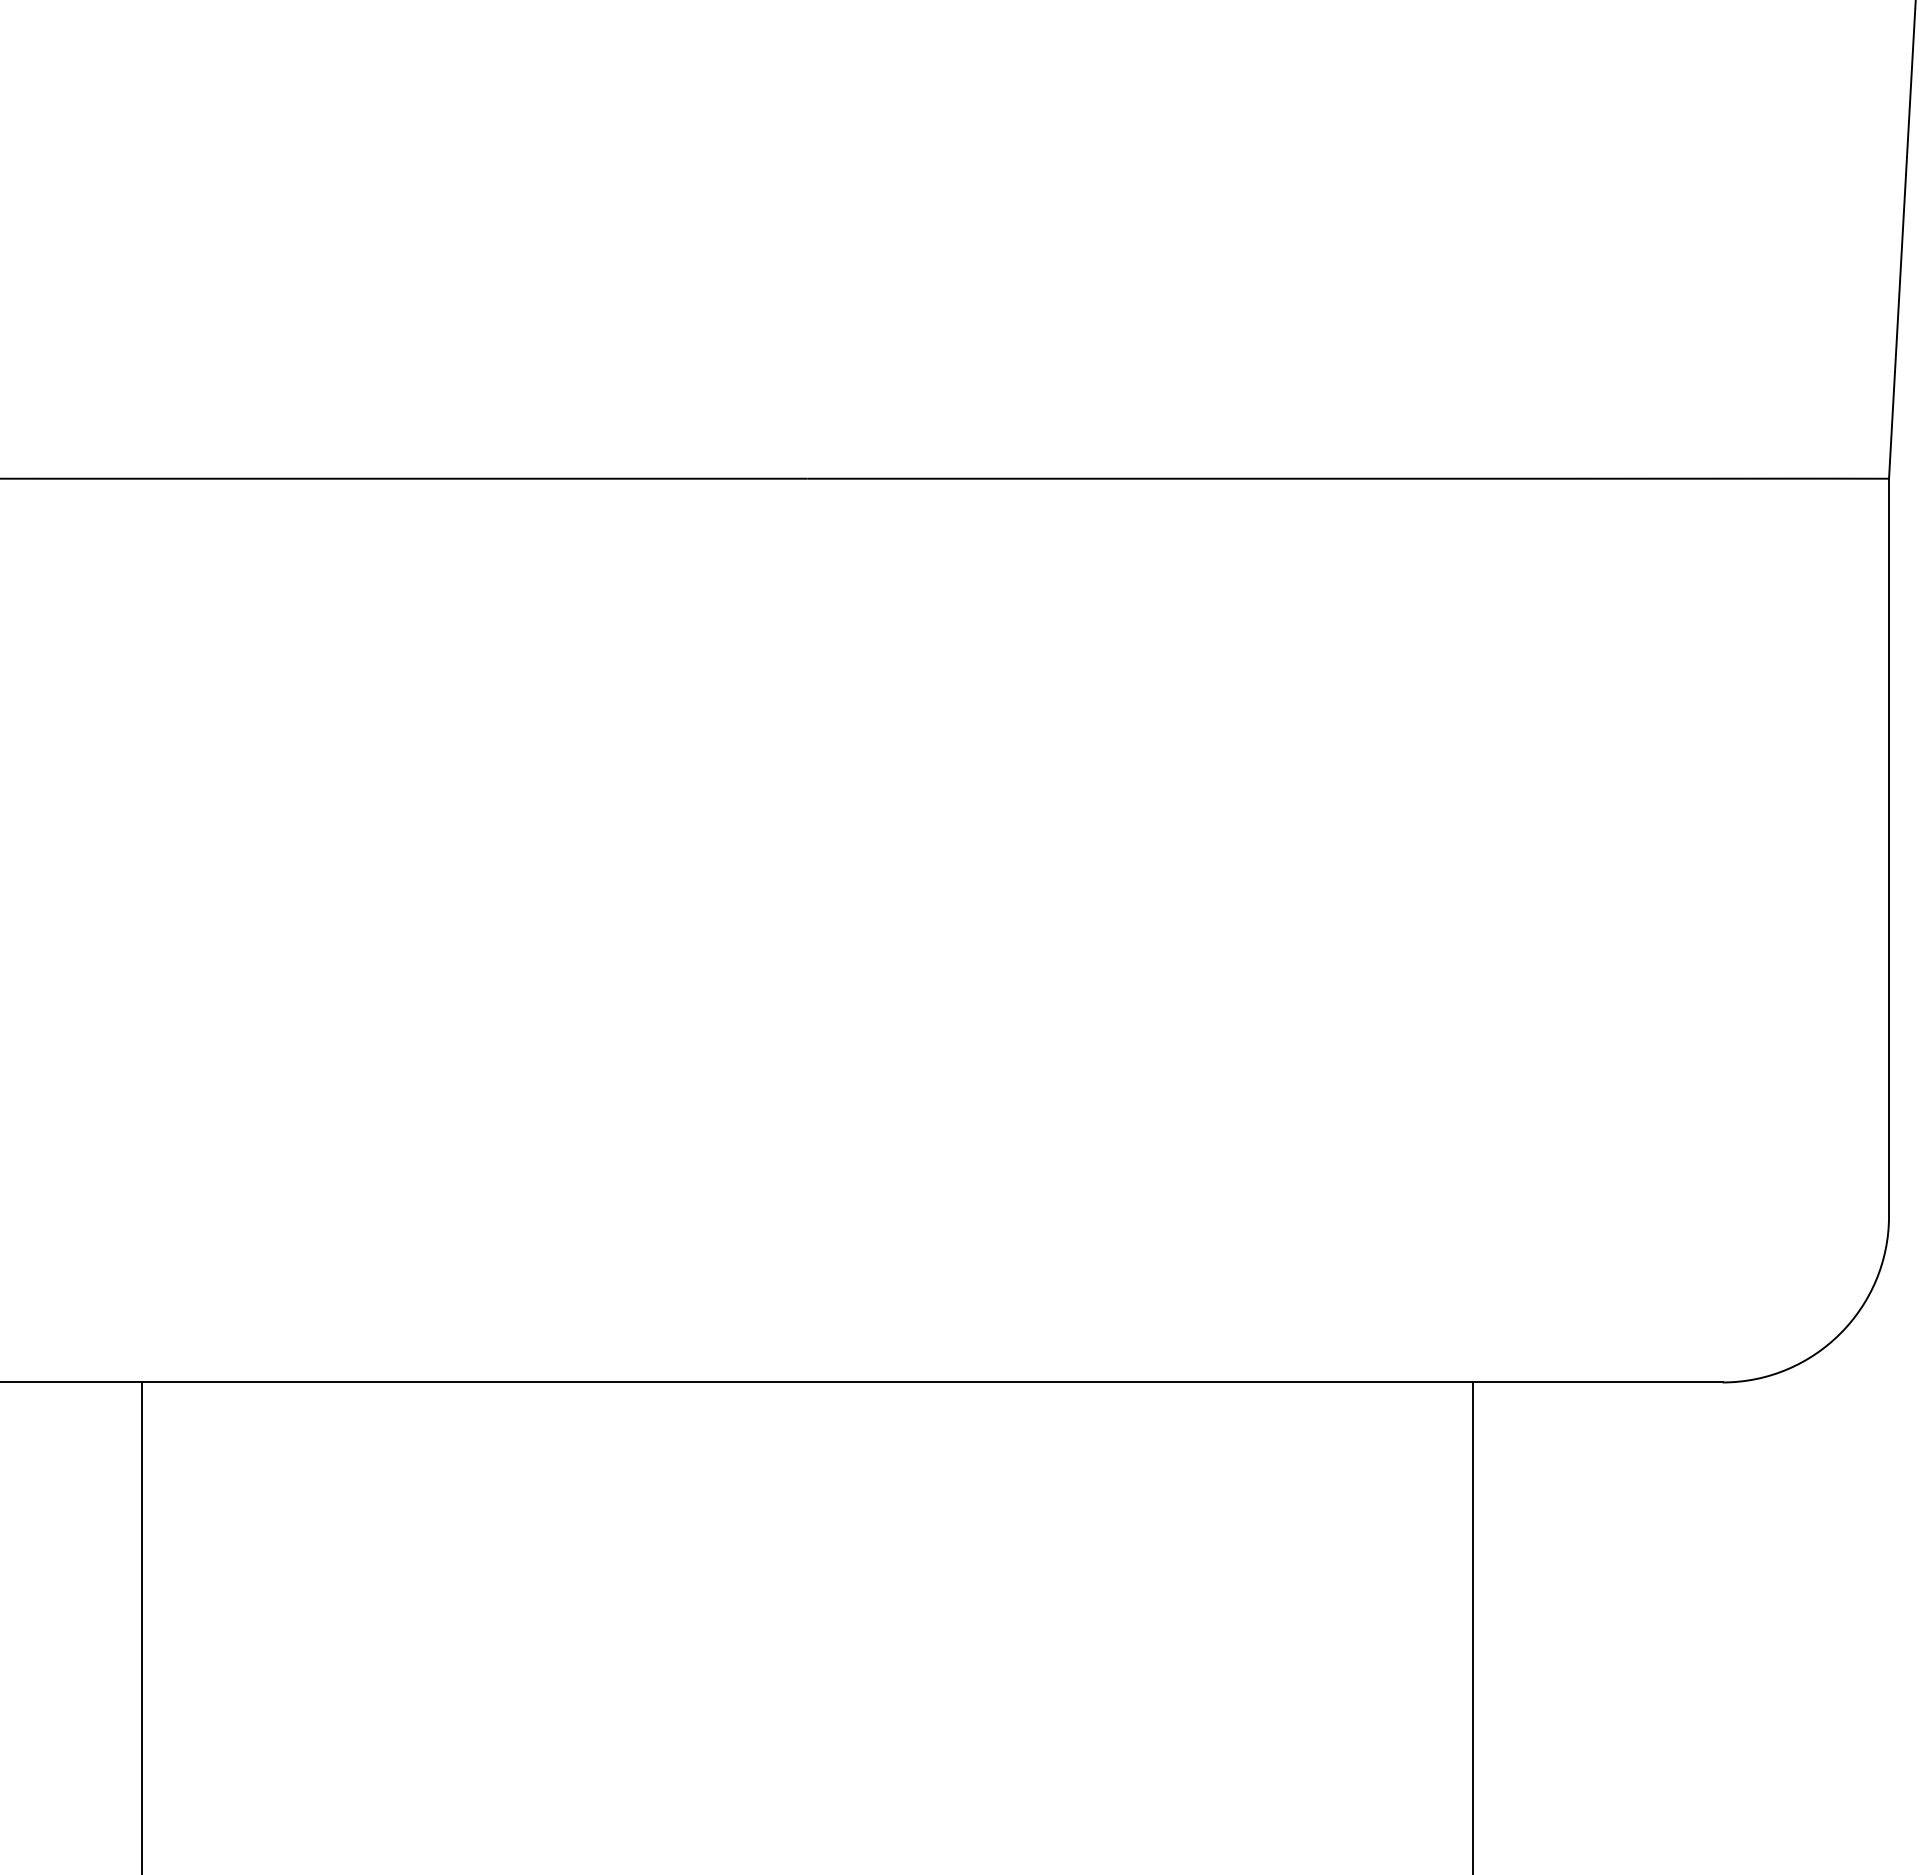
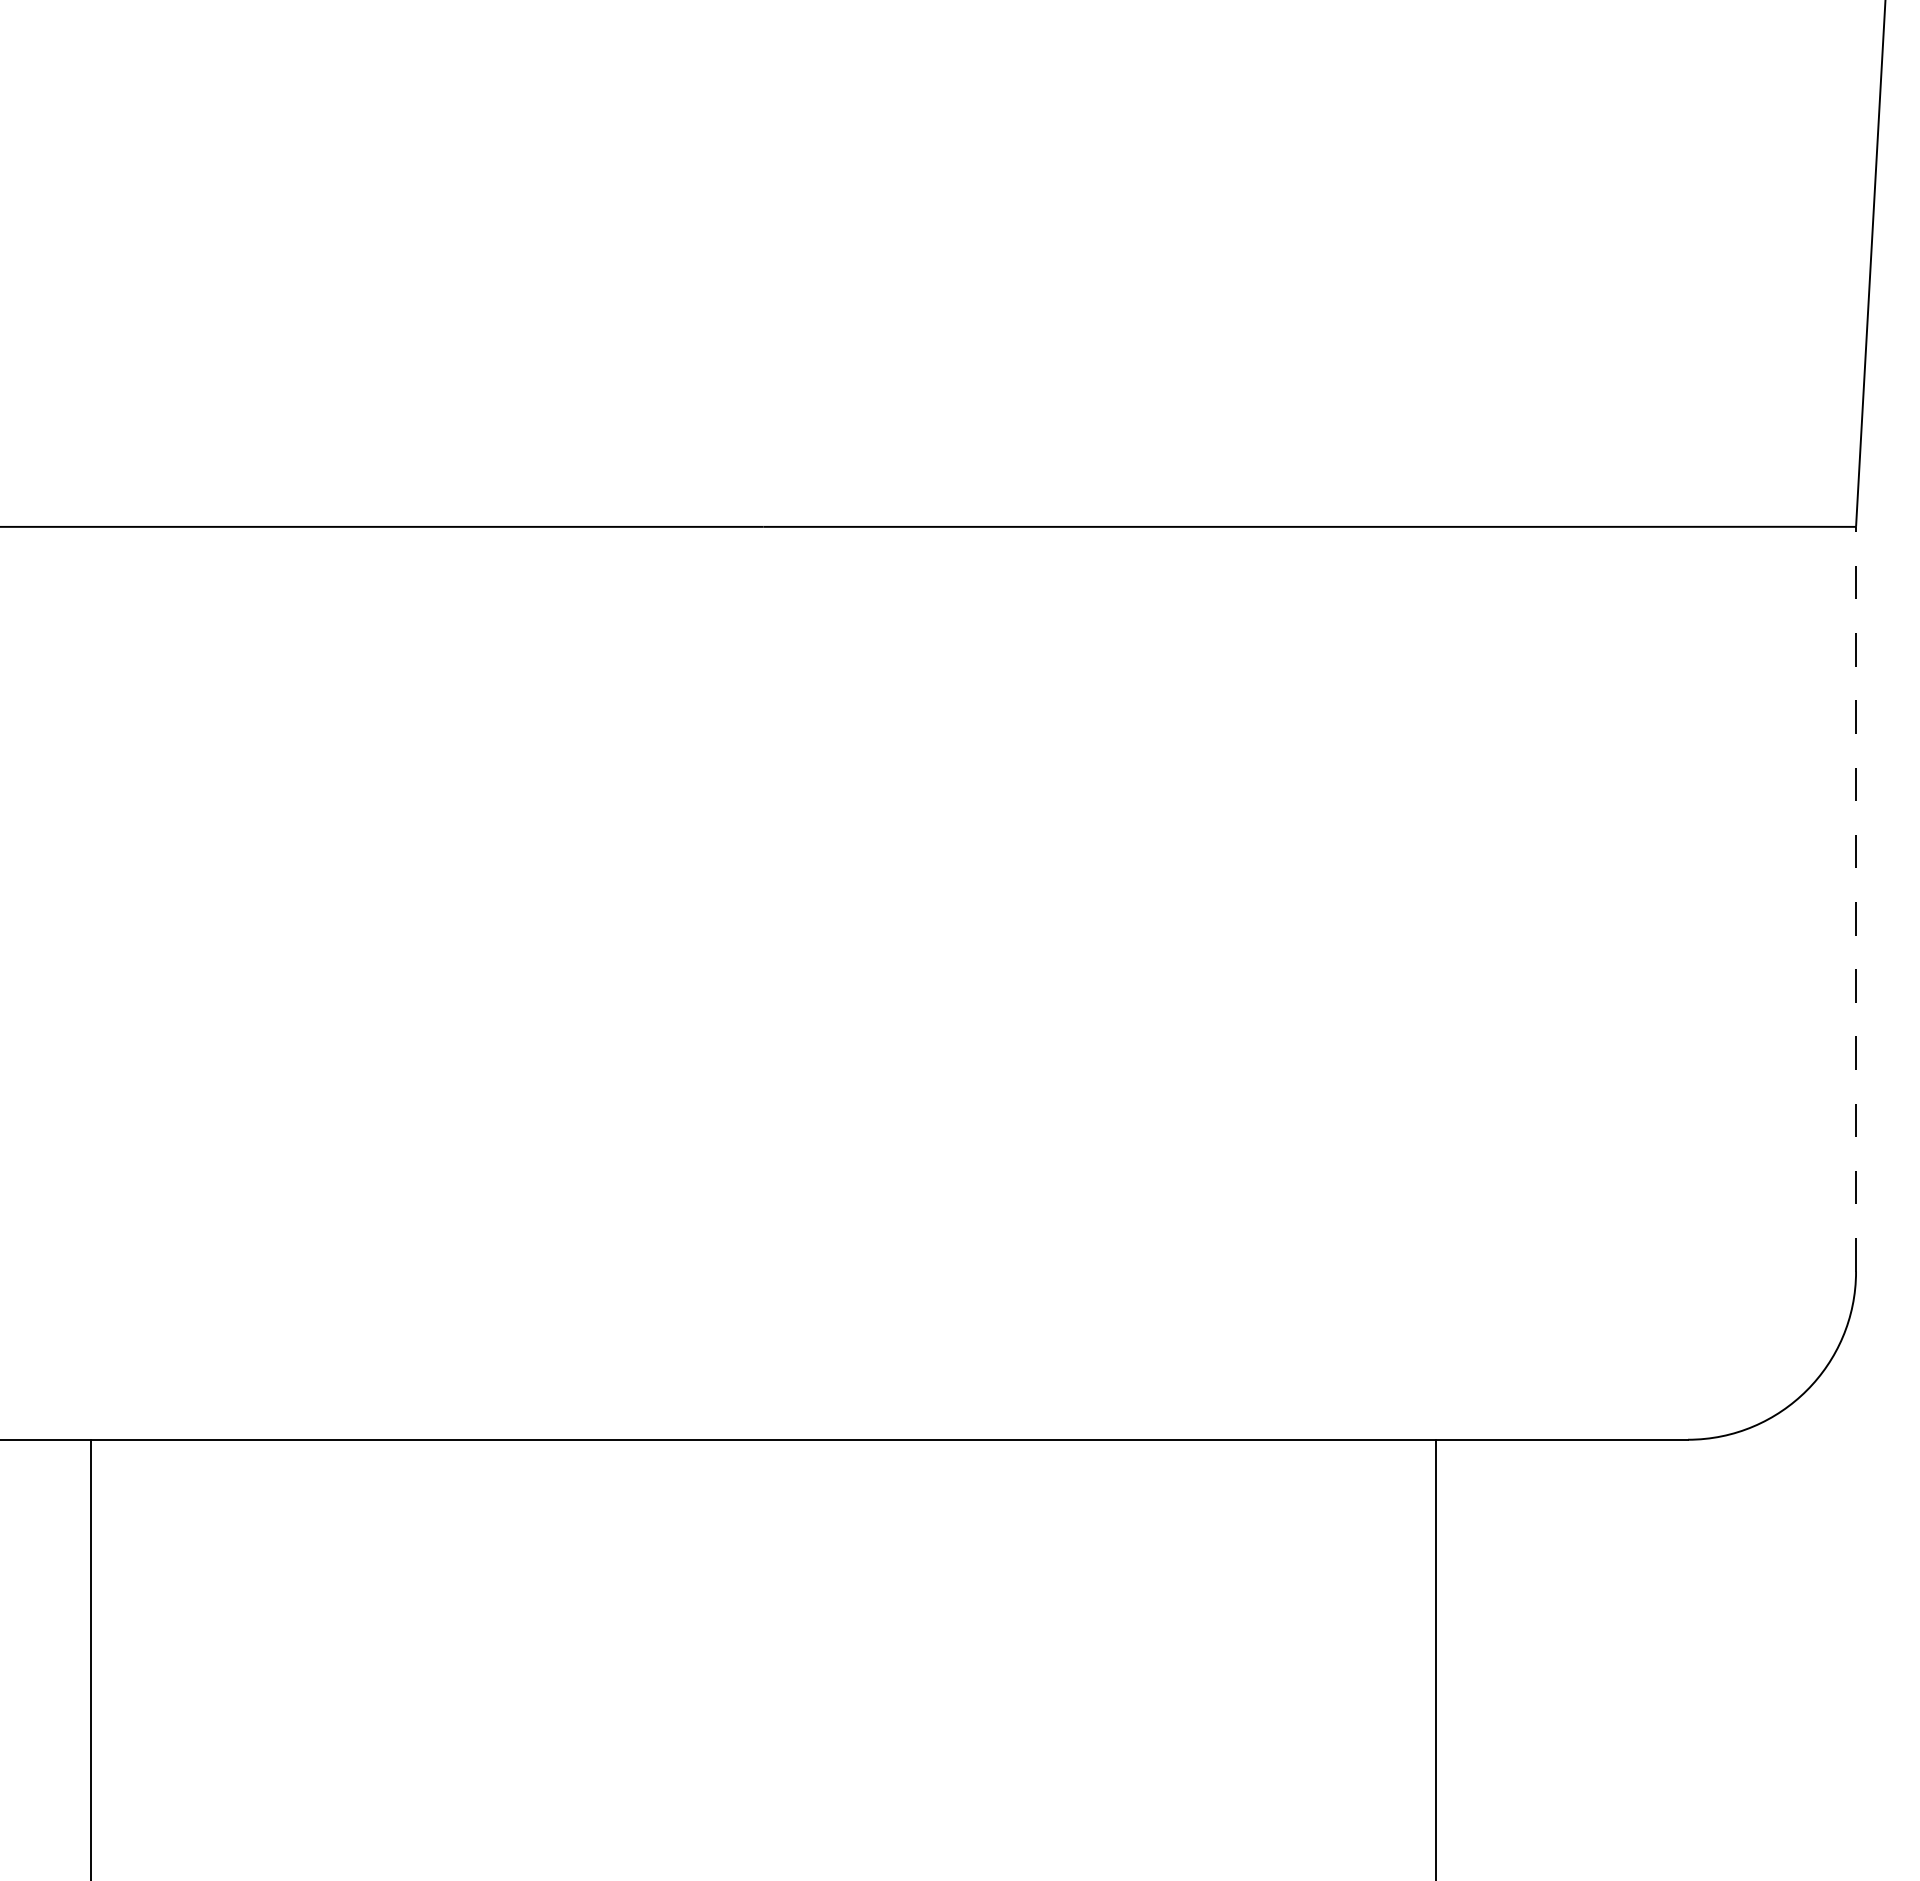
line: (1889, 847) -> (1856, 899), solid -> dashed

